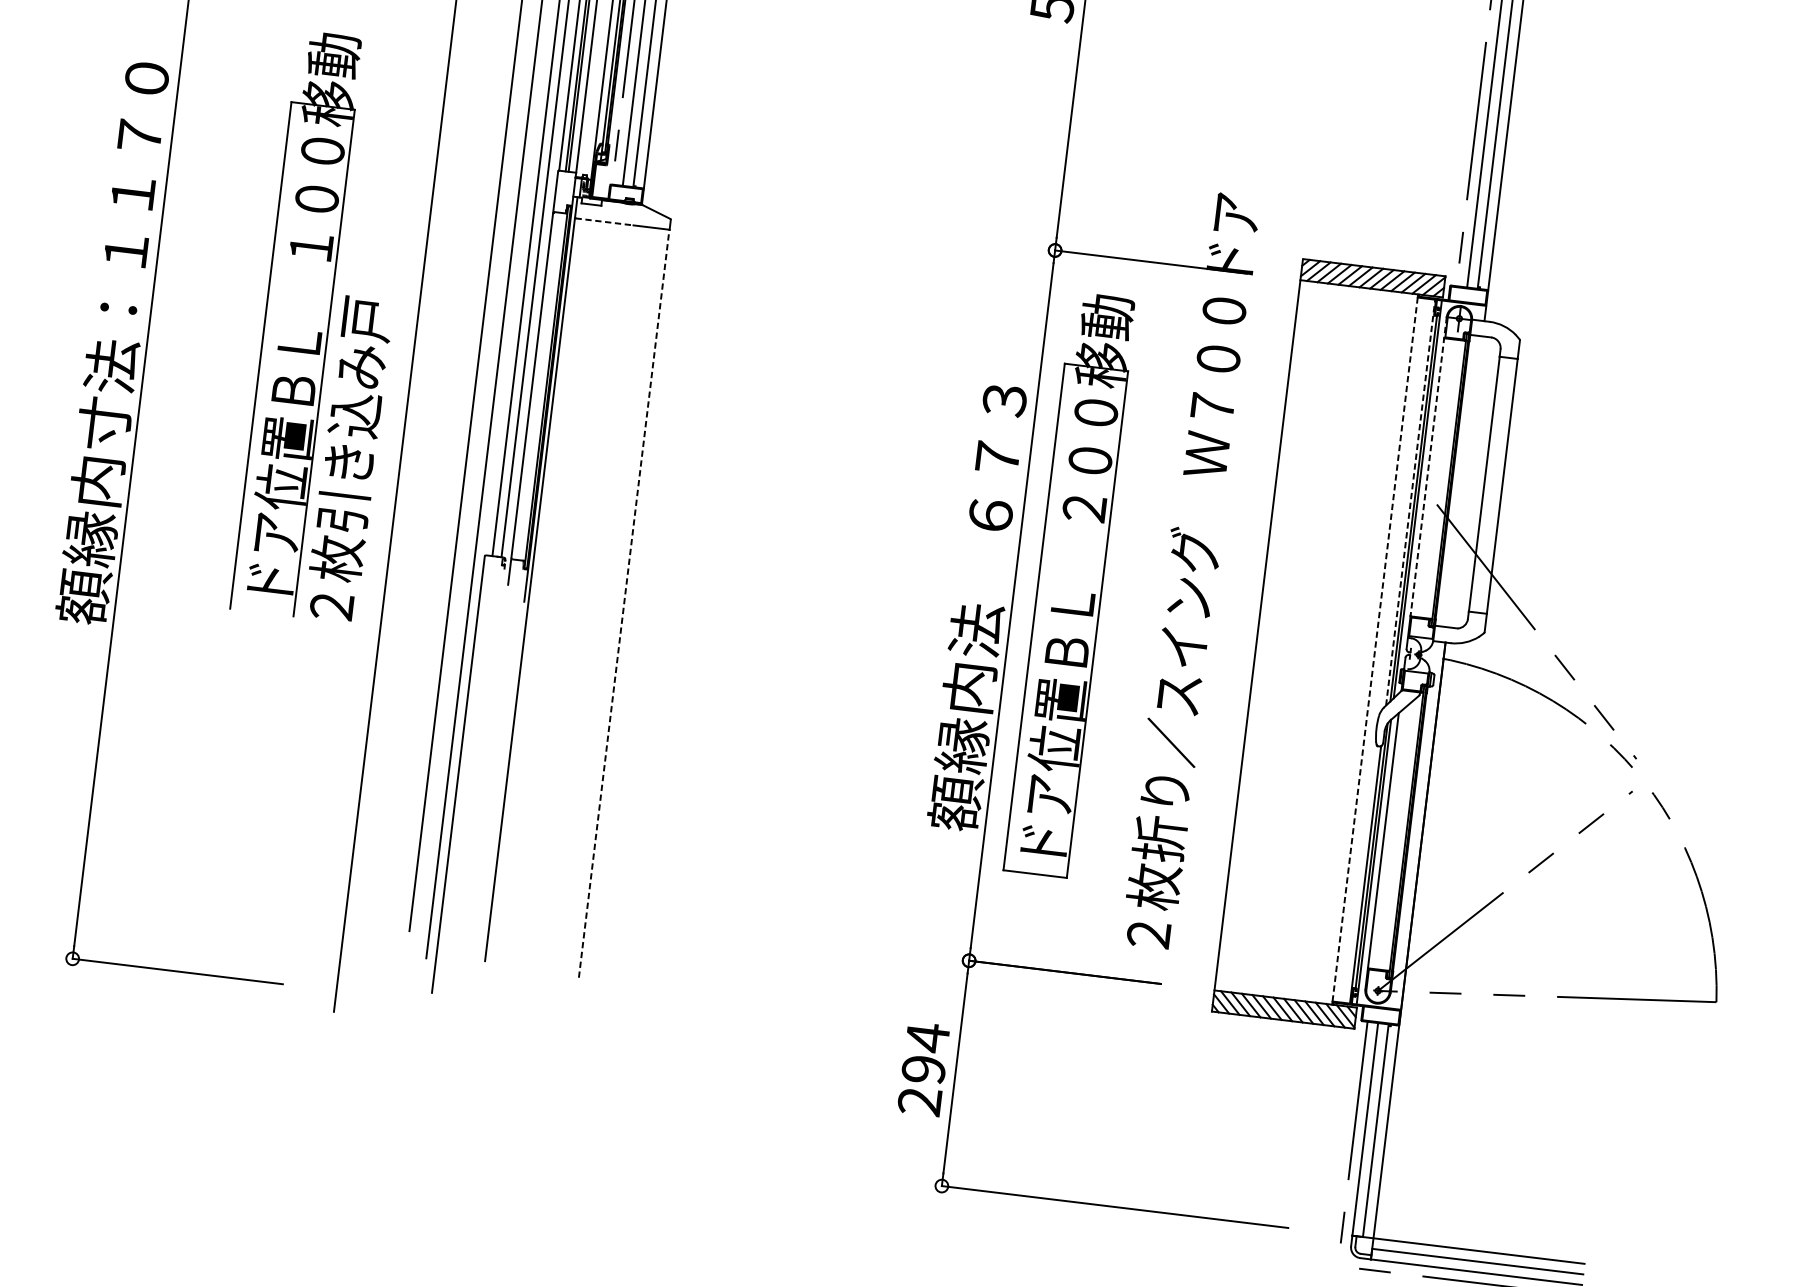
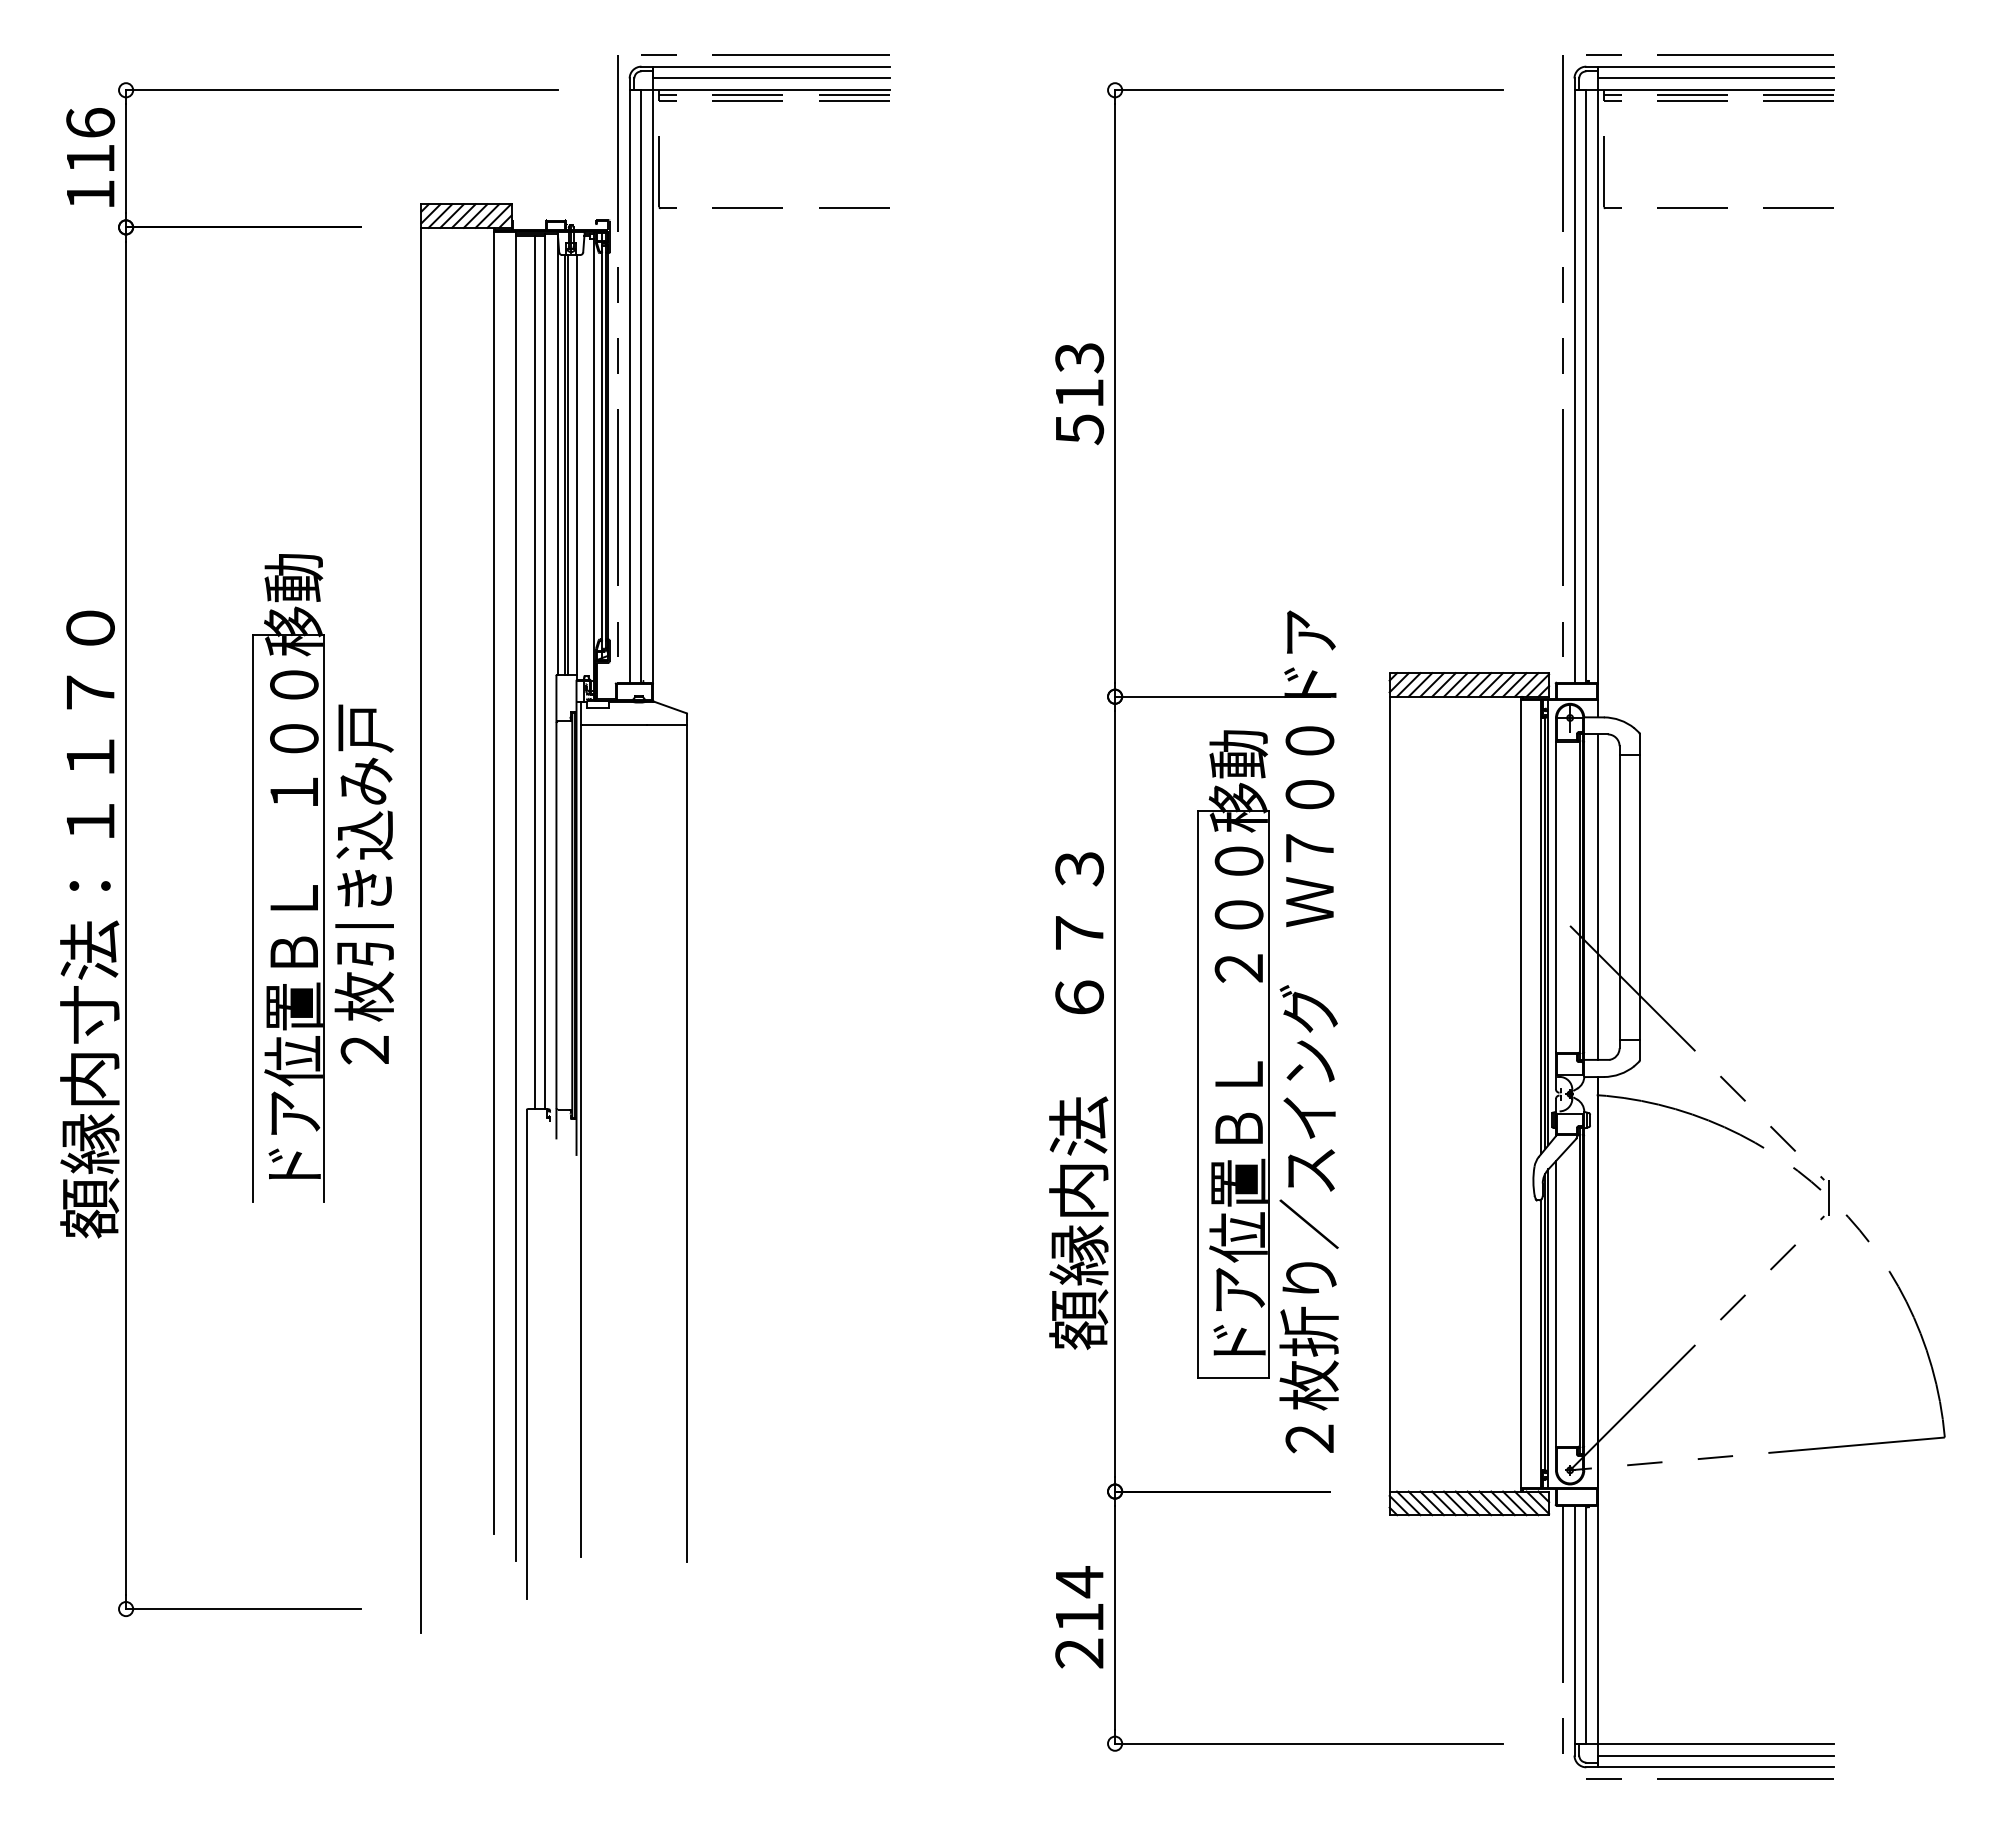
line: (604, 222) -> (614, 725), dashed -> solid
text: (348, 458) -> (363, 884), moved
line: (1428, 466) -> (1555, 885), dashed -> solid
line: (1465, 481) -> (1598, 896), added
line: (1410, 501) -> (1540, 926), dashed -> solid
part: (1070, 584) -> (1233, 1054), moved
line: (623, 603) -> (686, 1143), dashed -> solid
line: (1375, 649) -> (1521, 1094), dashed -> solid
line: (1639, 776) -> (1829, 1198), added
text: (923, 1069) -> (1079, 1617), 294 -> 214

